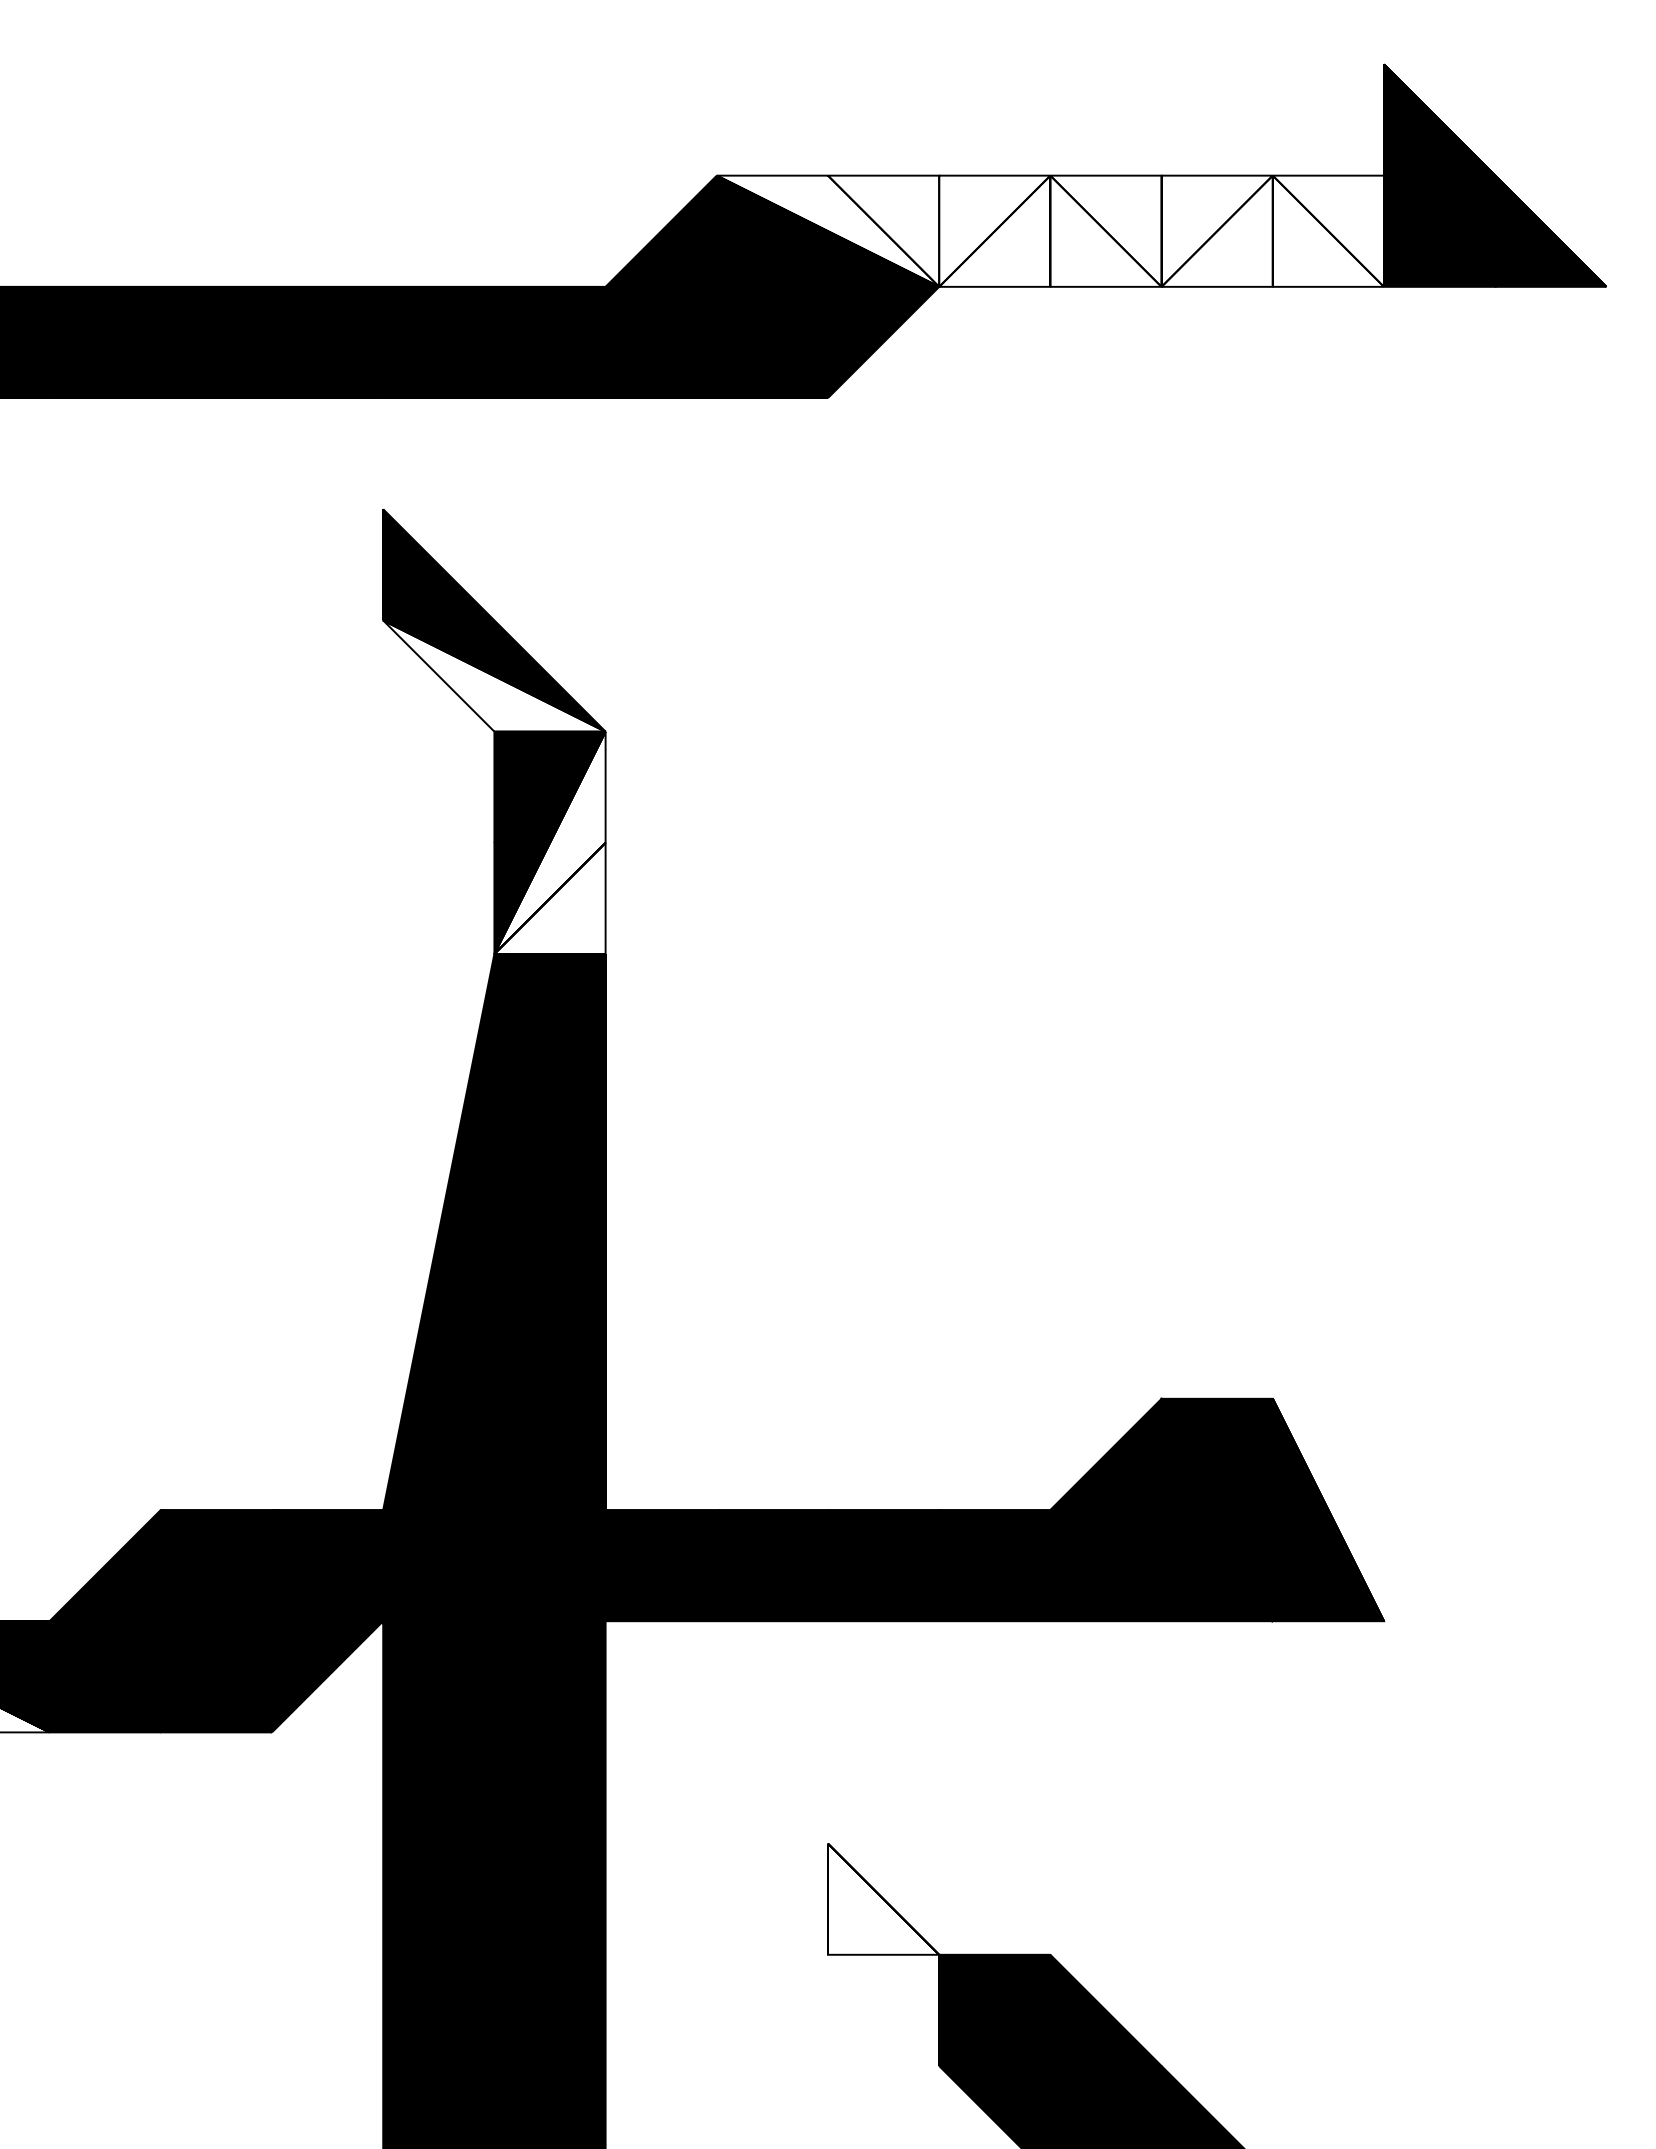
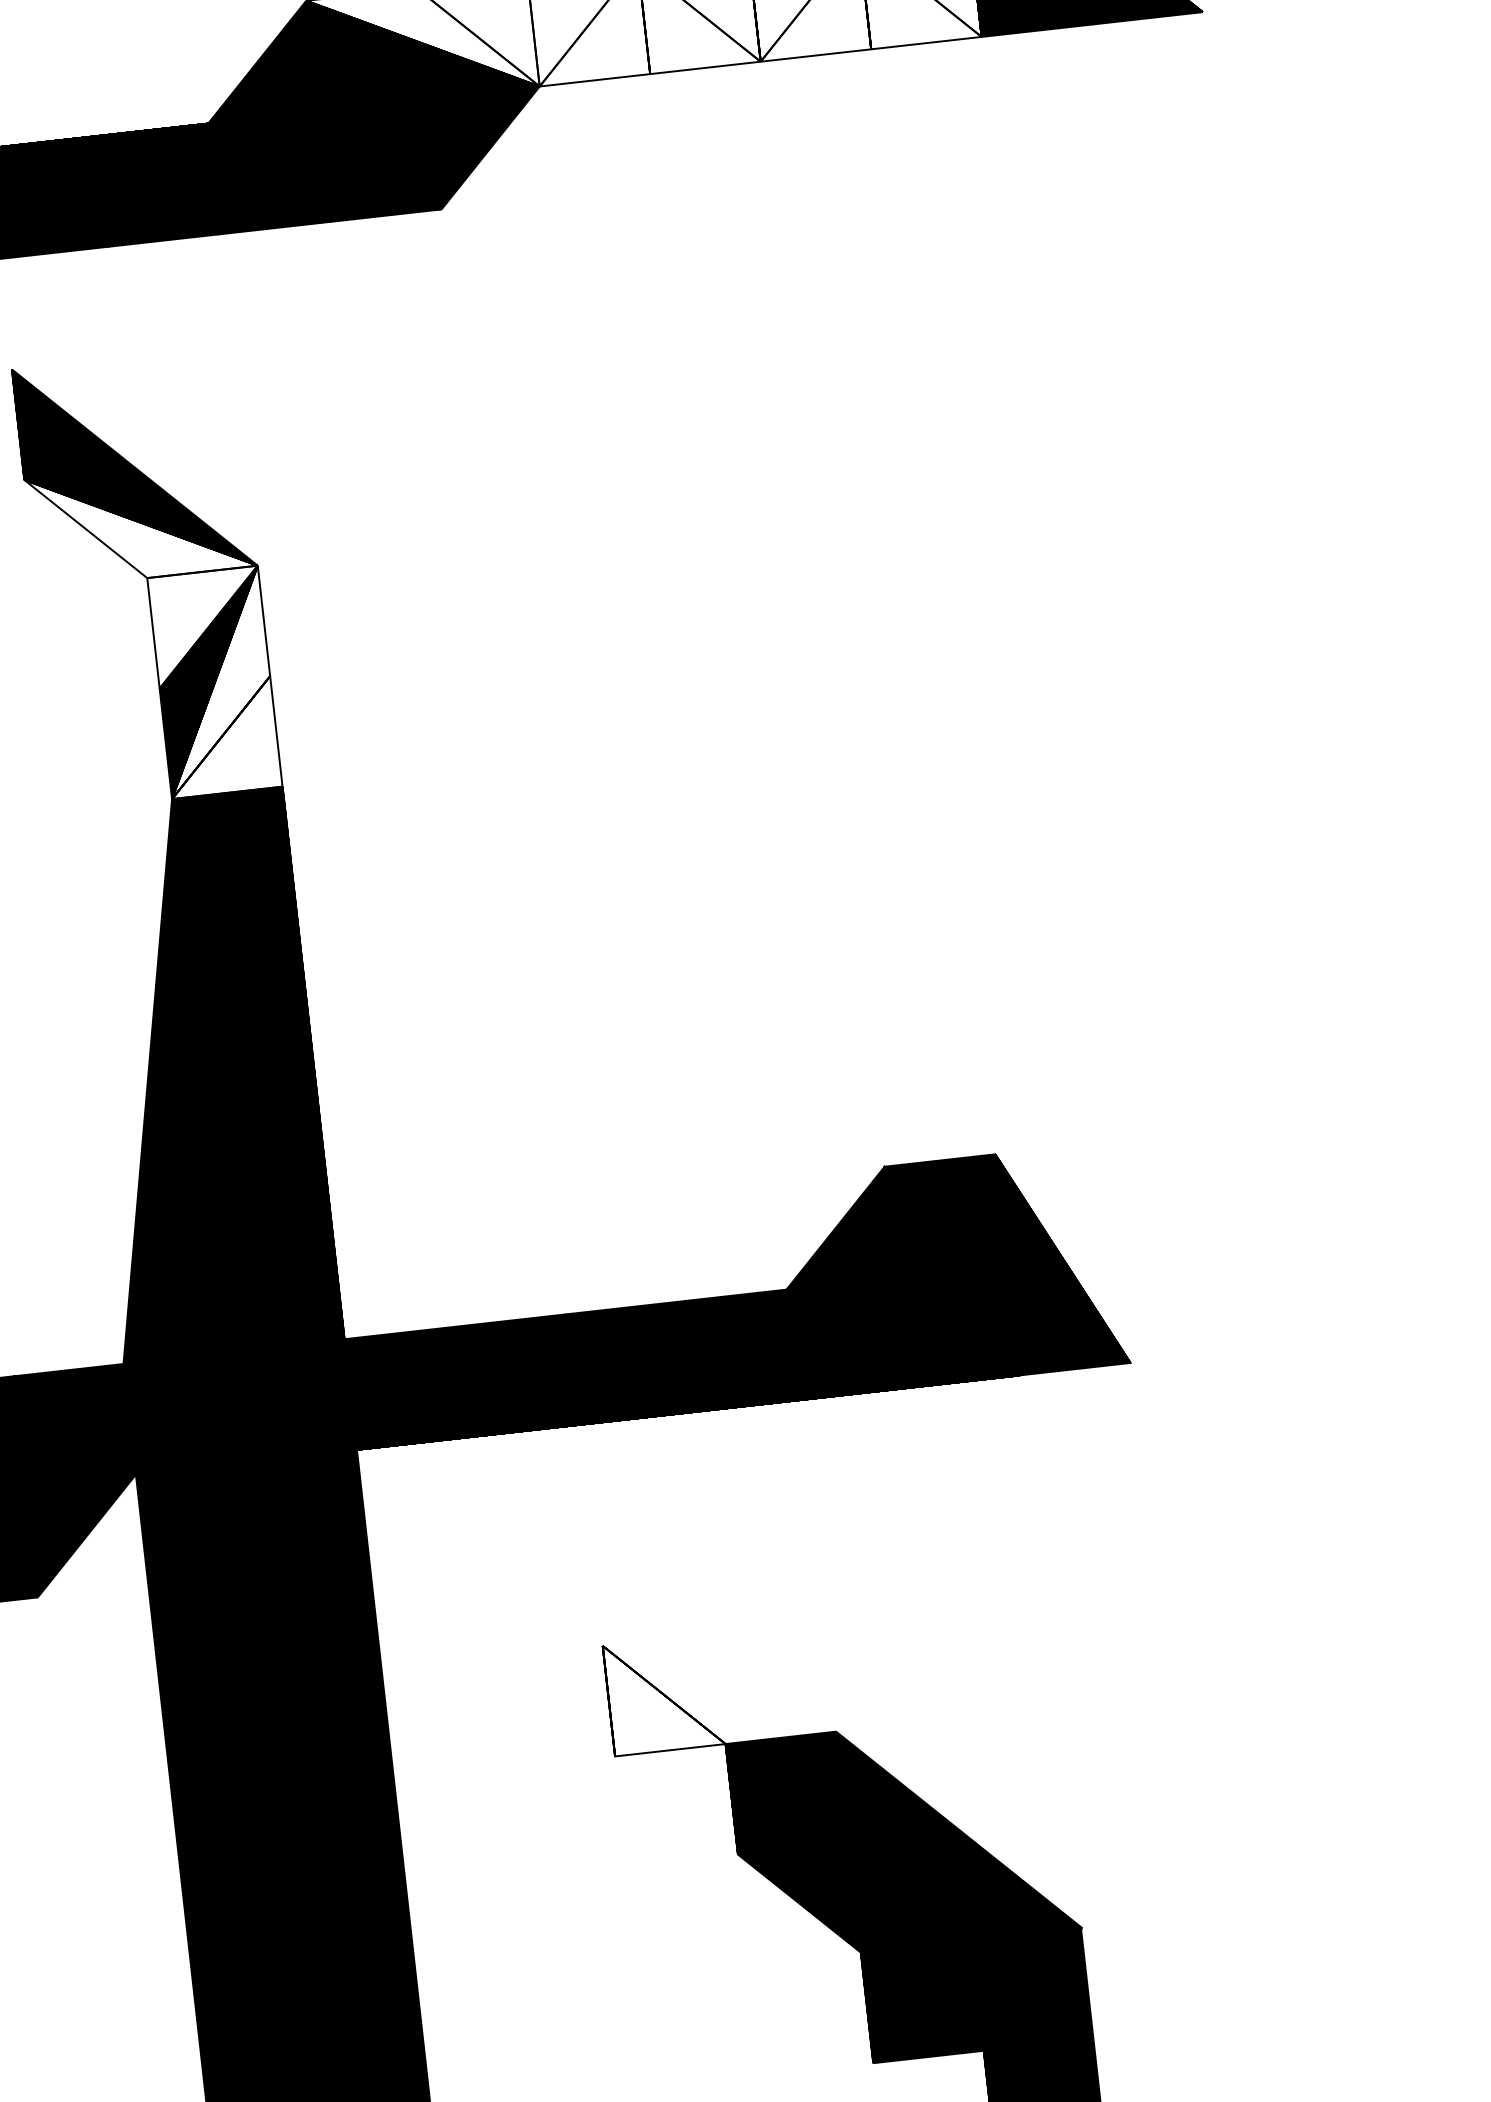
fill: (549, 786) -> (208, 626), removed

